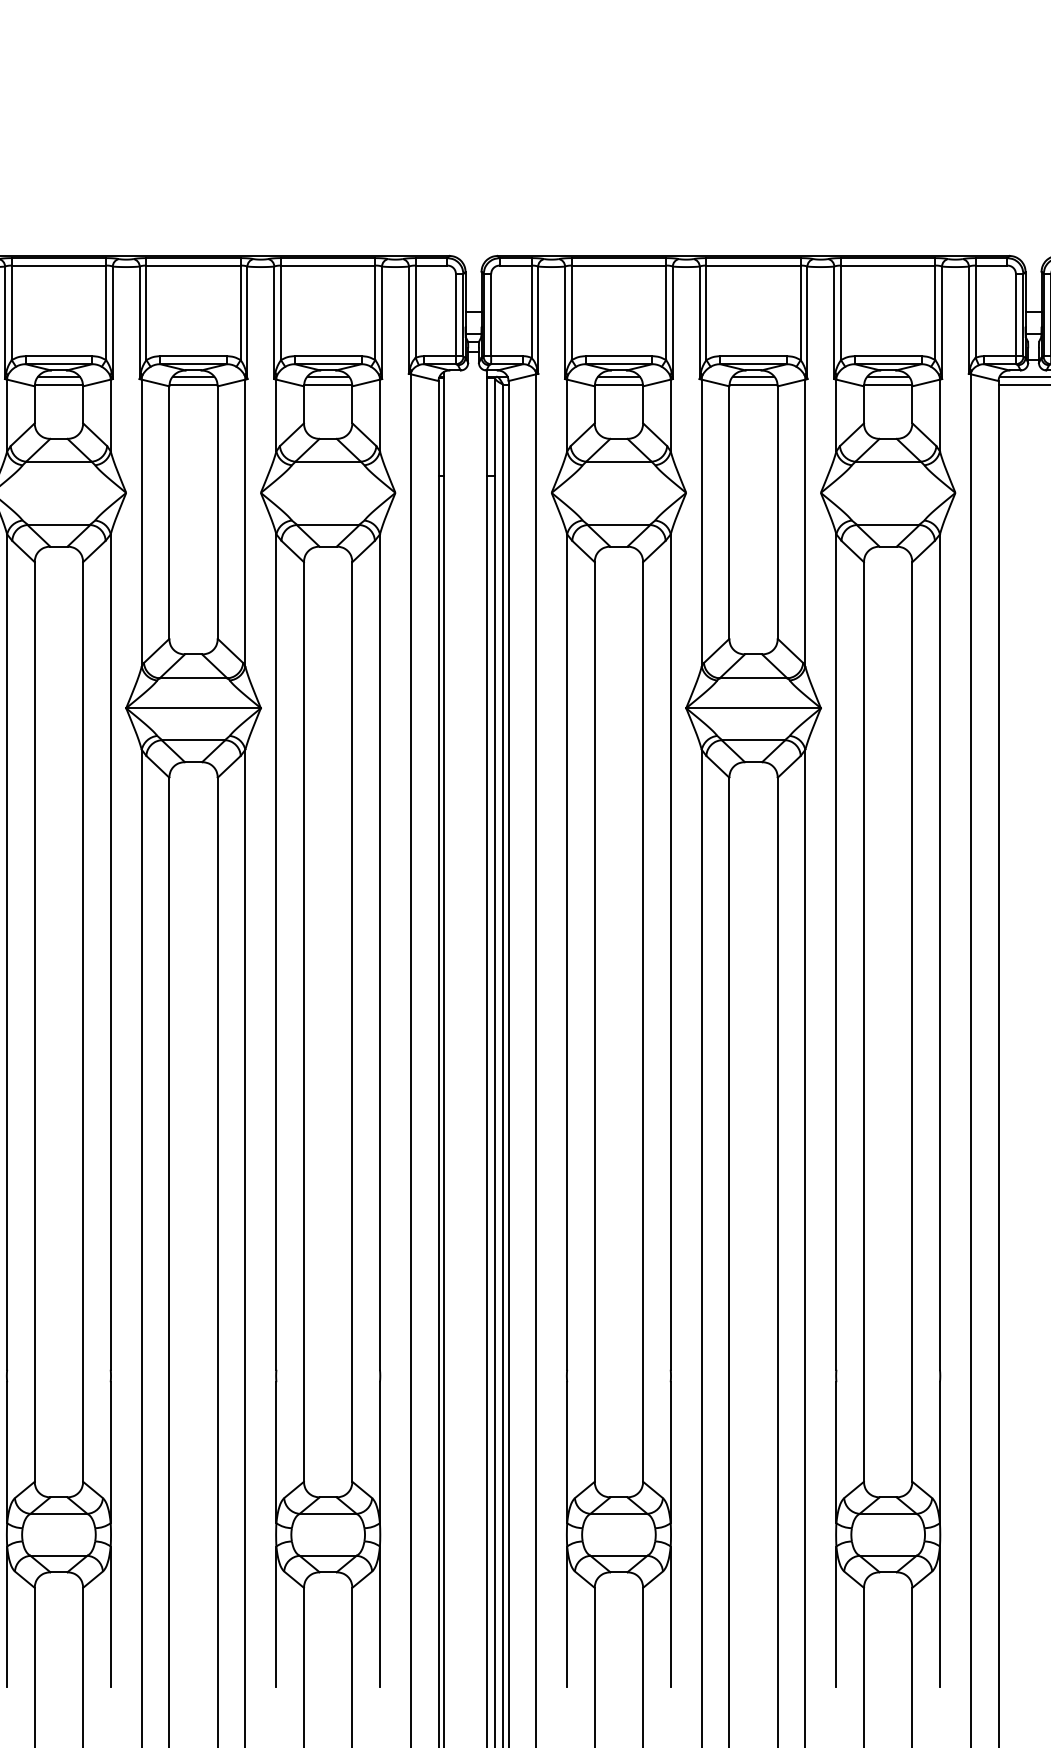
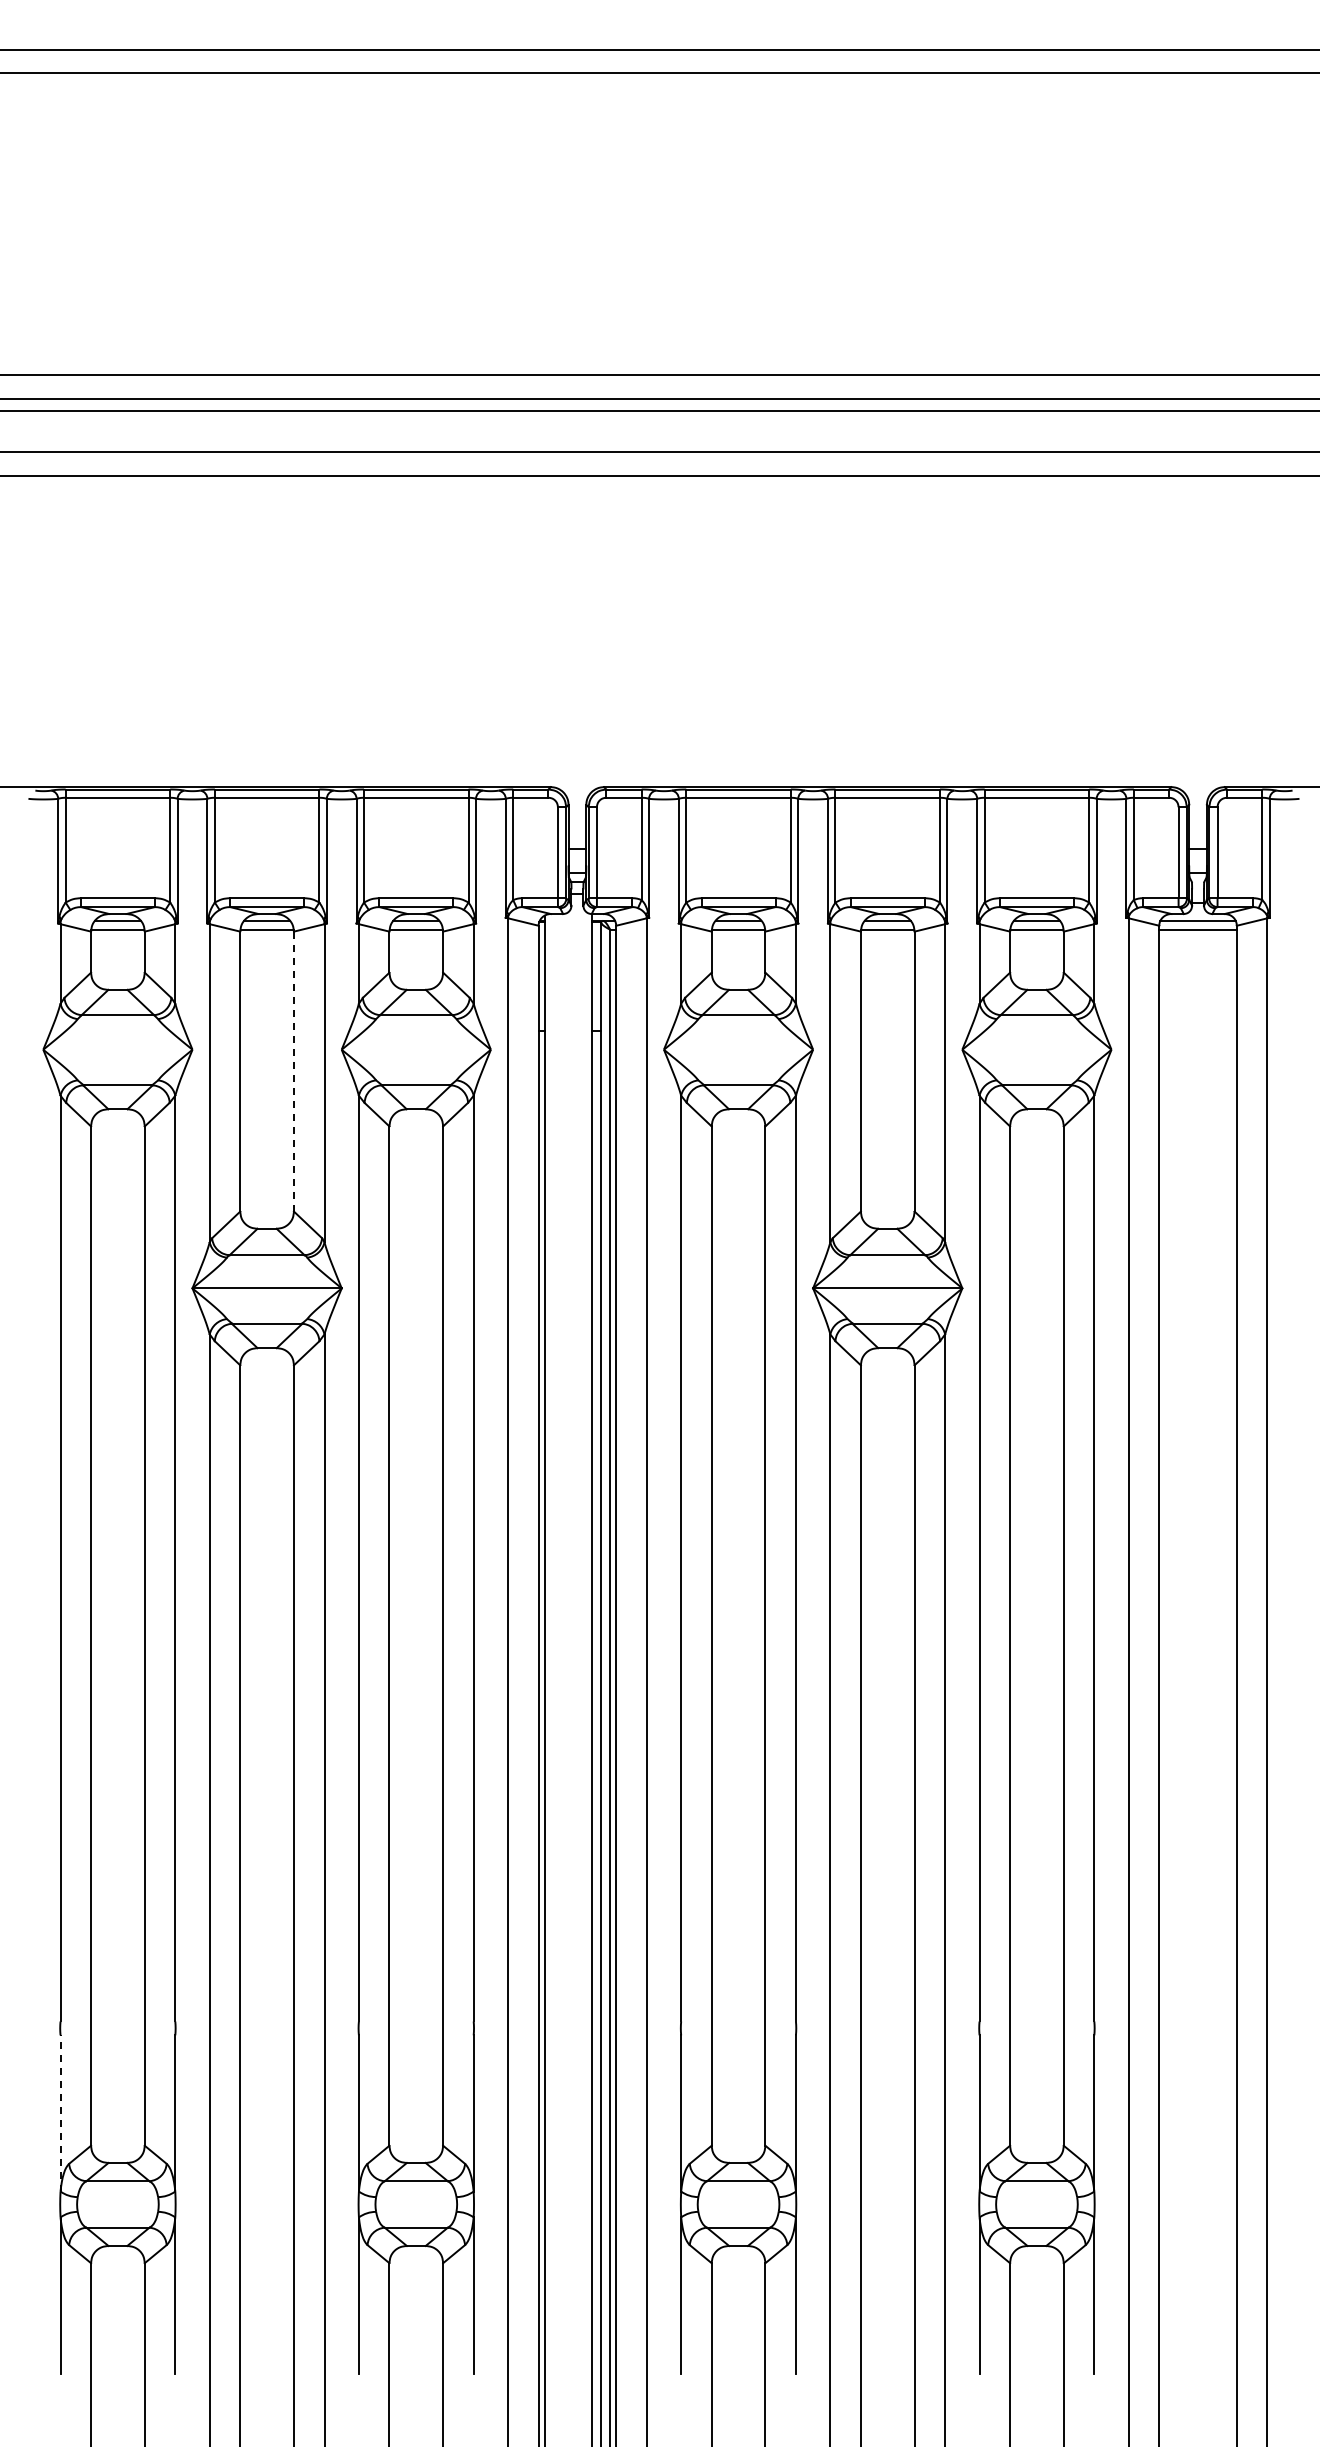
line: (217, 512) -> (293, 1071), solid -> dashed
line: (7, 1451) -> (60, 2112), solid -> dashed

